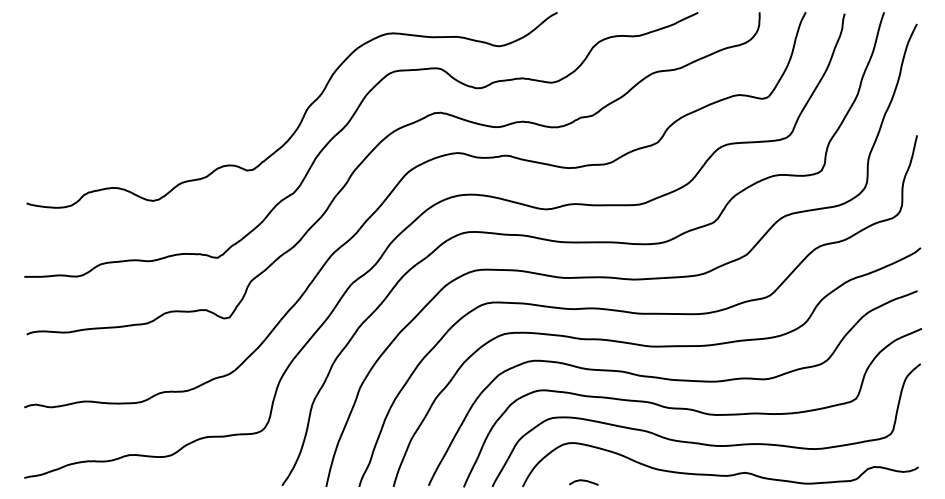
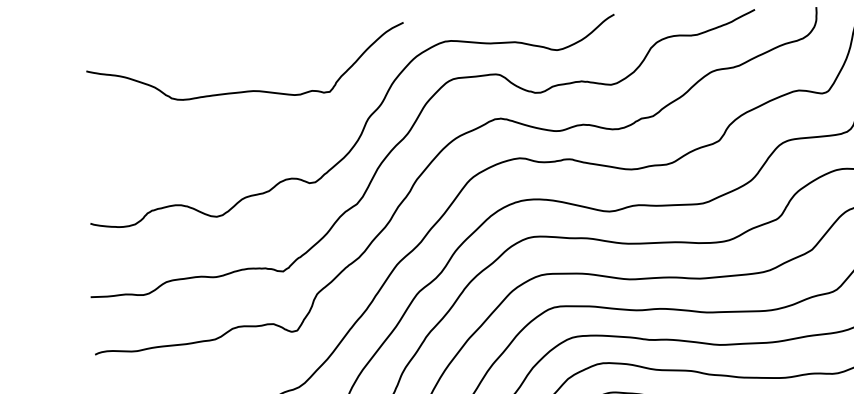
curve: (188, 75) -> (247, 90), added

